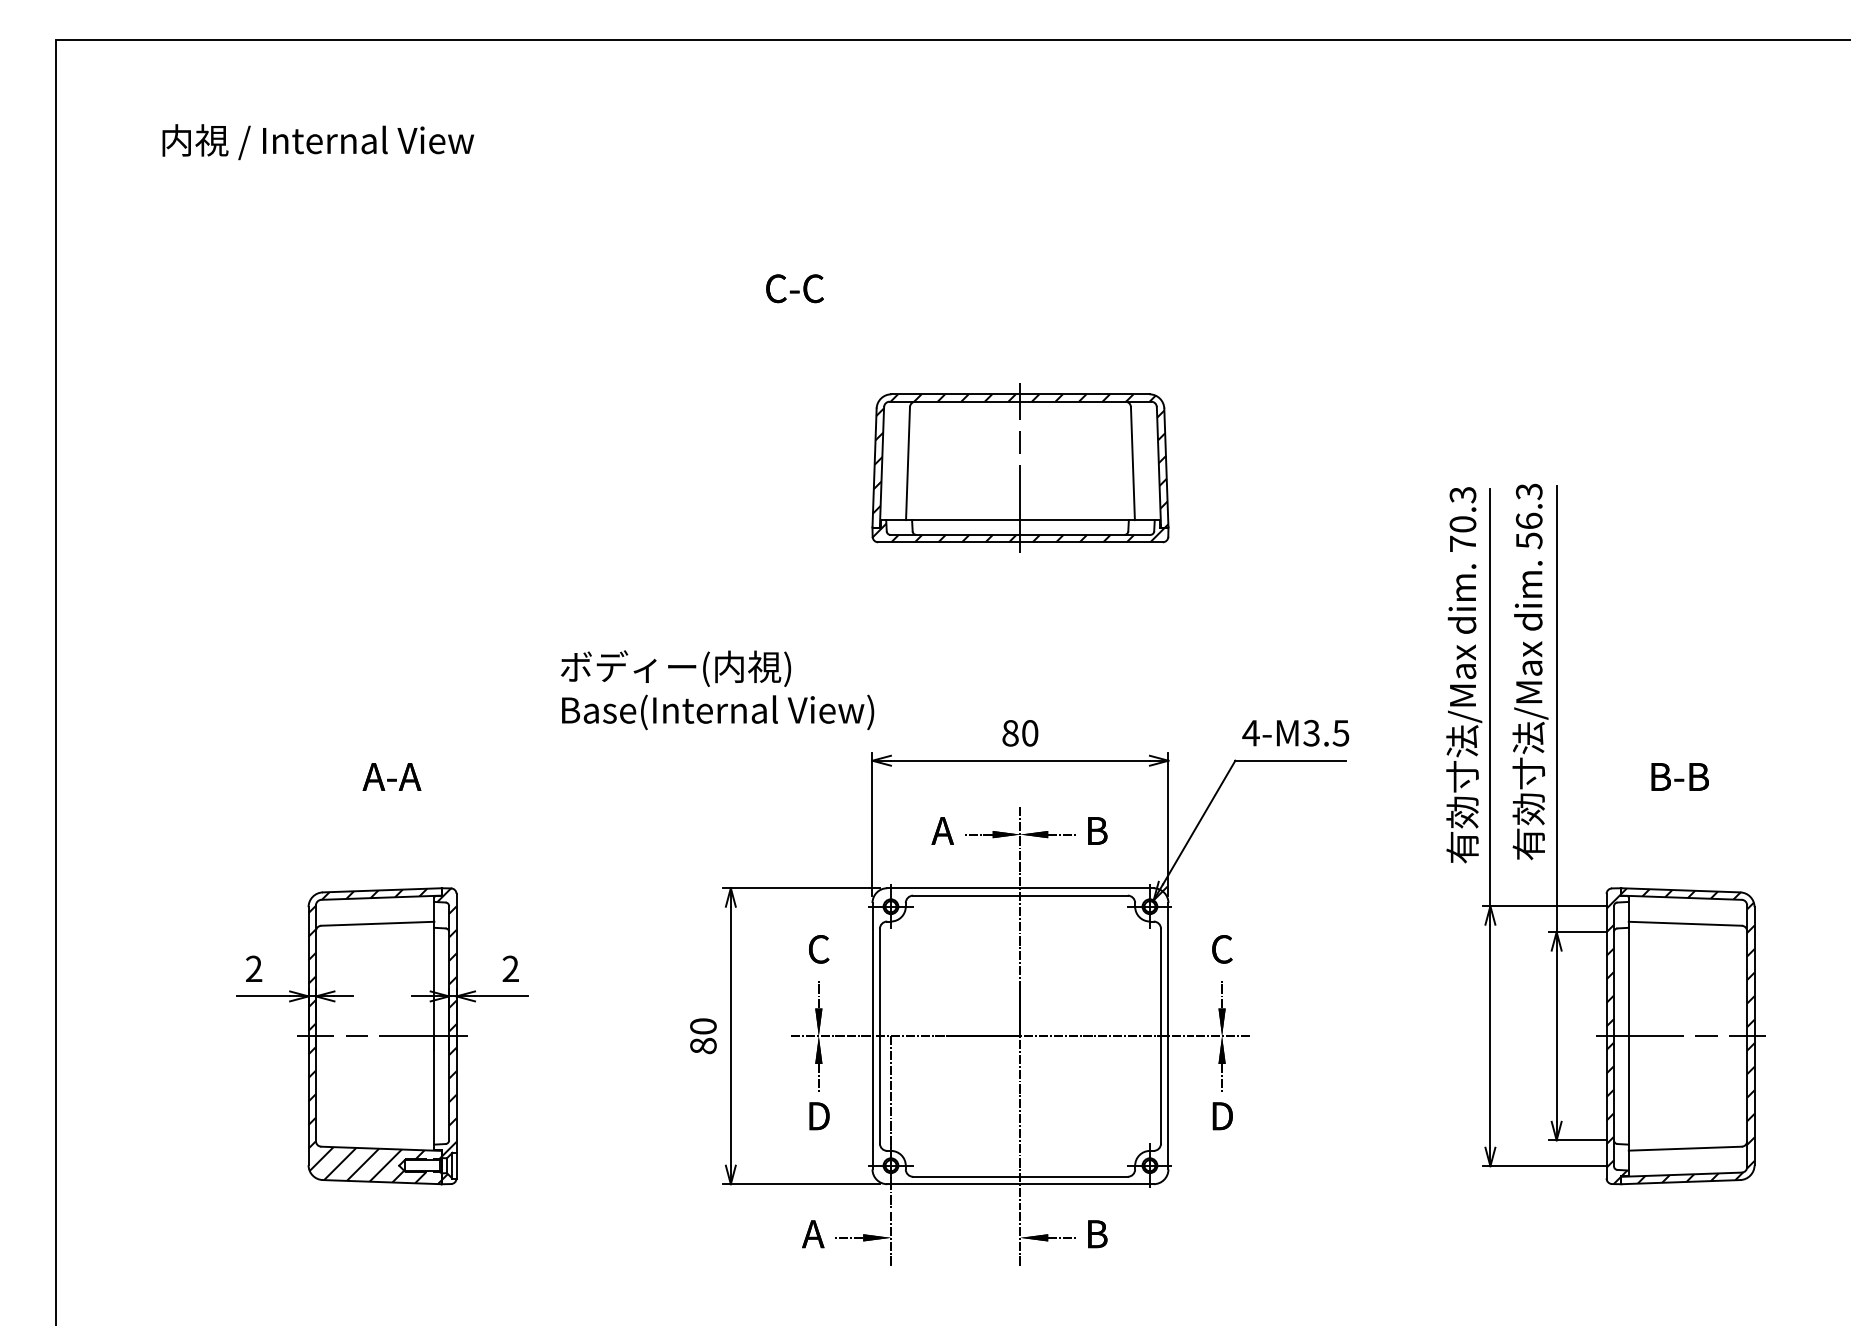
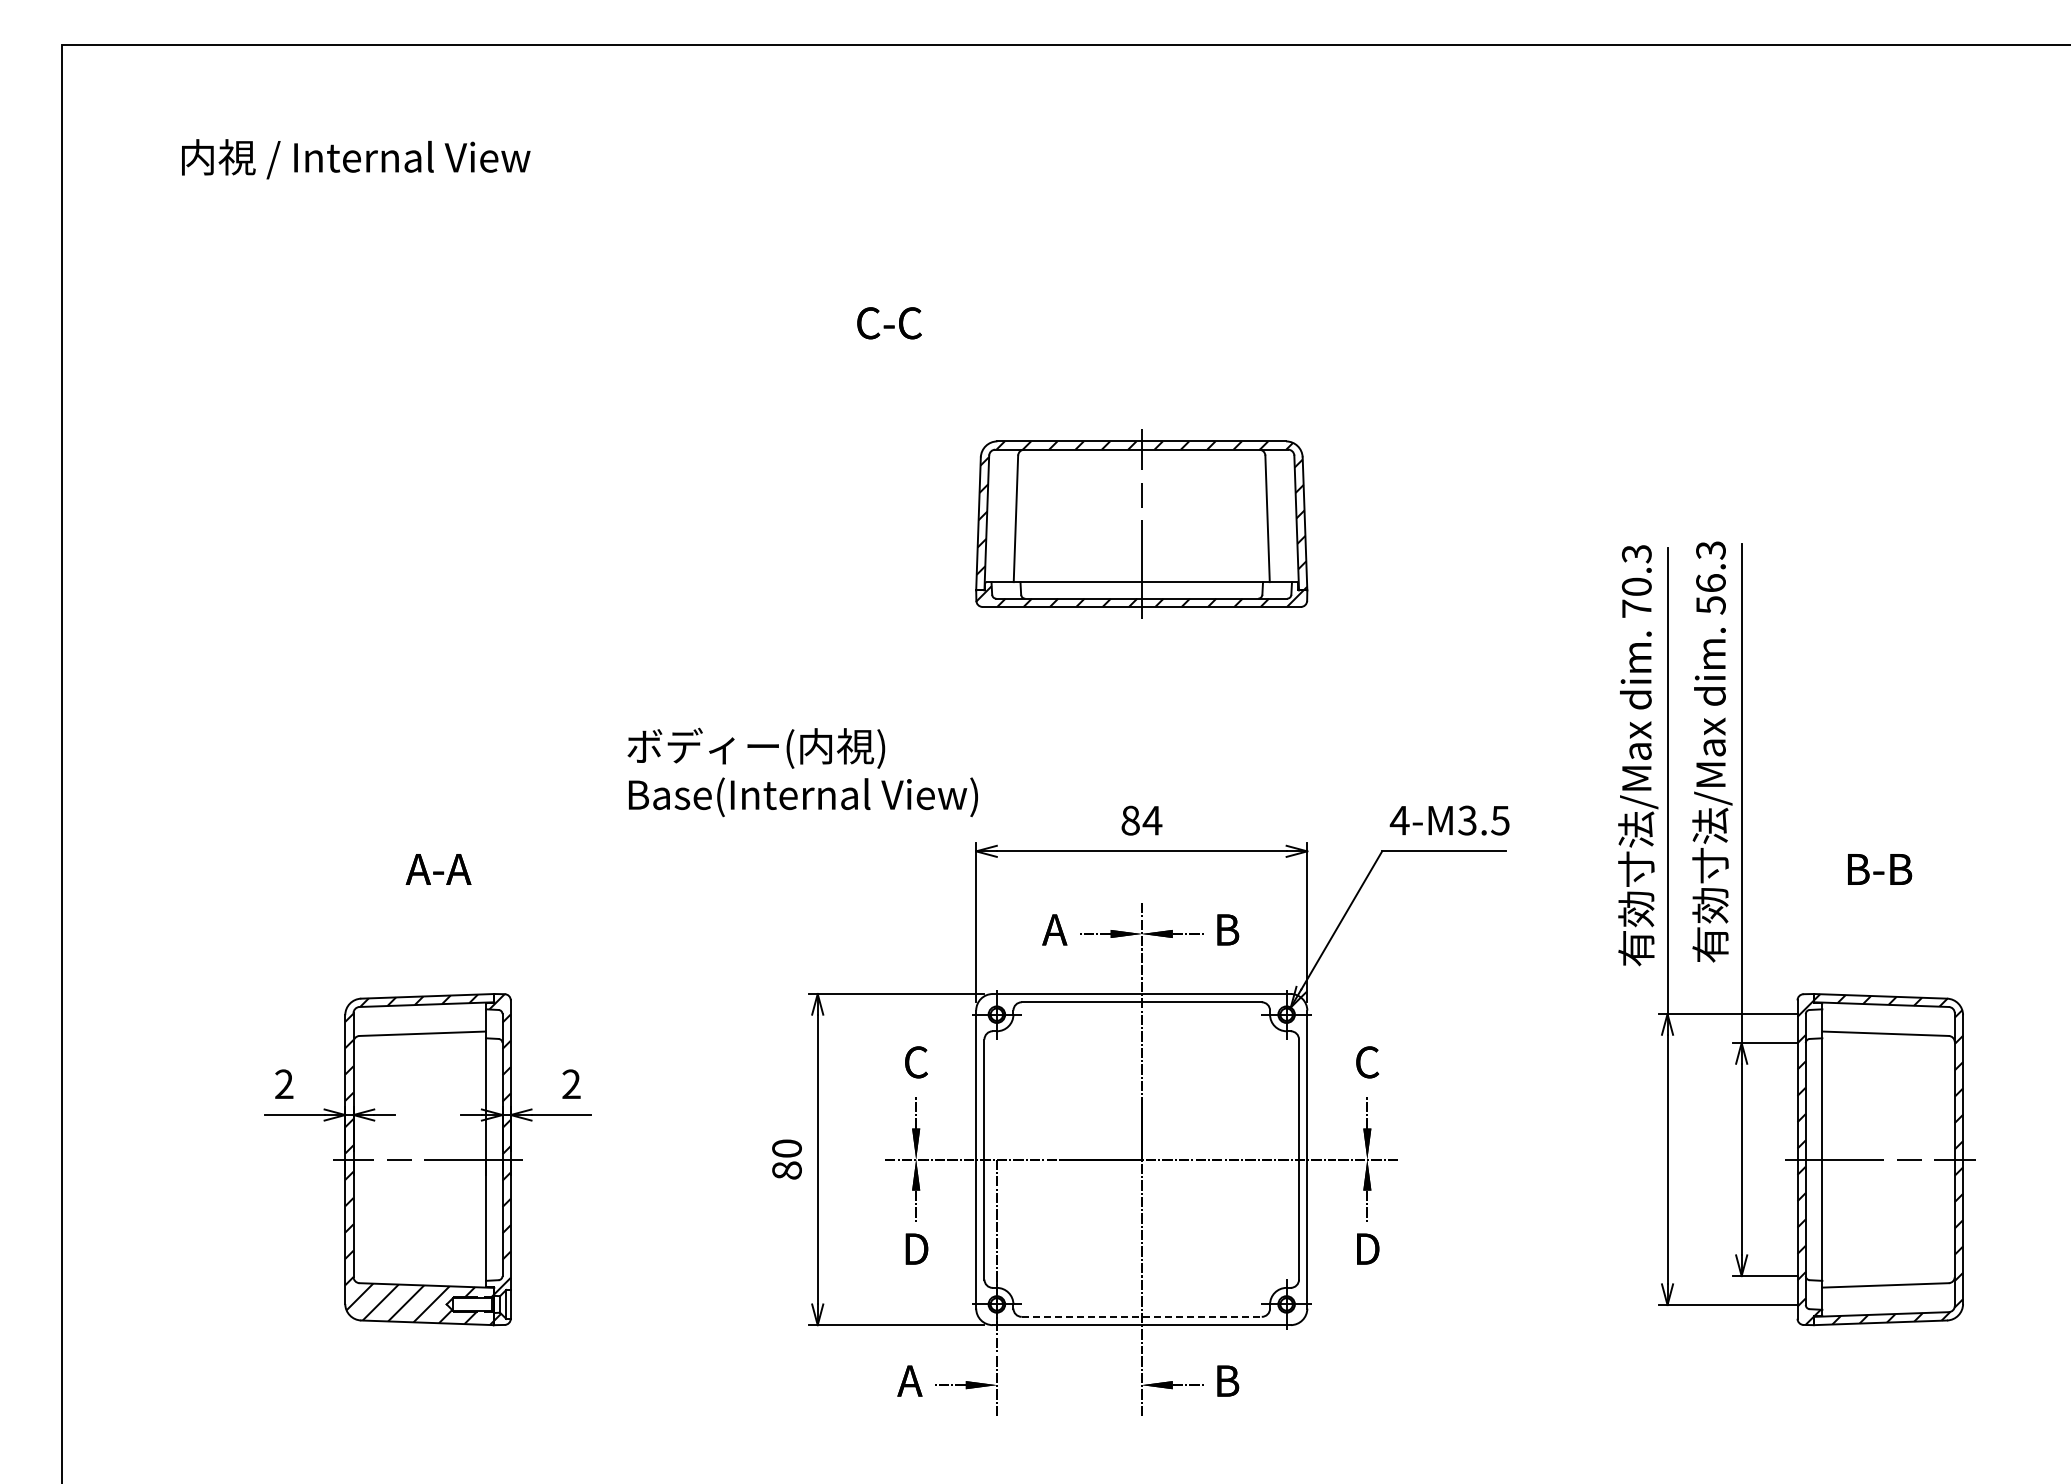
text: (1030, 733) -> (1152, 820), 80 -> 84
line: (1021, 1176) -> (1142, 1316), solid -> dashed

